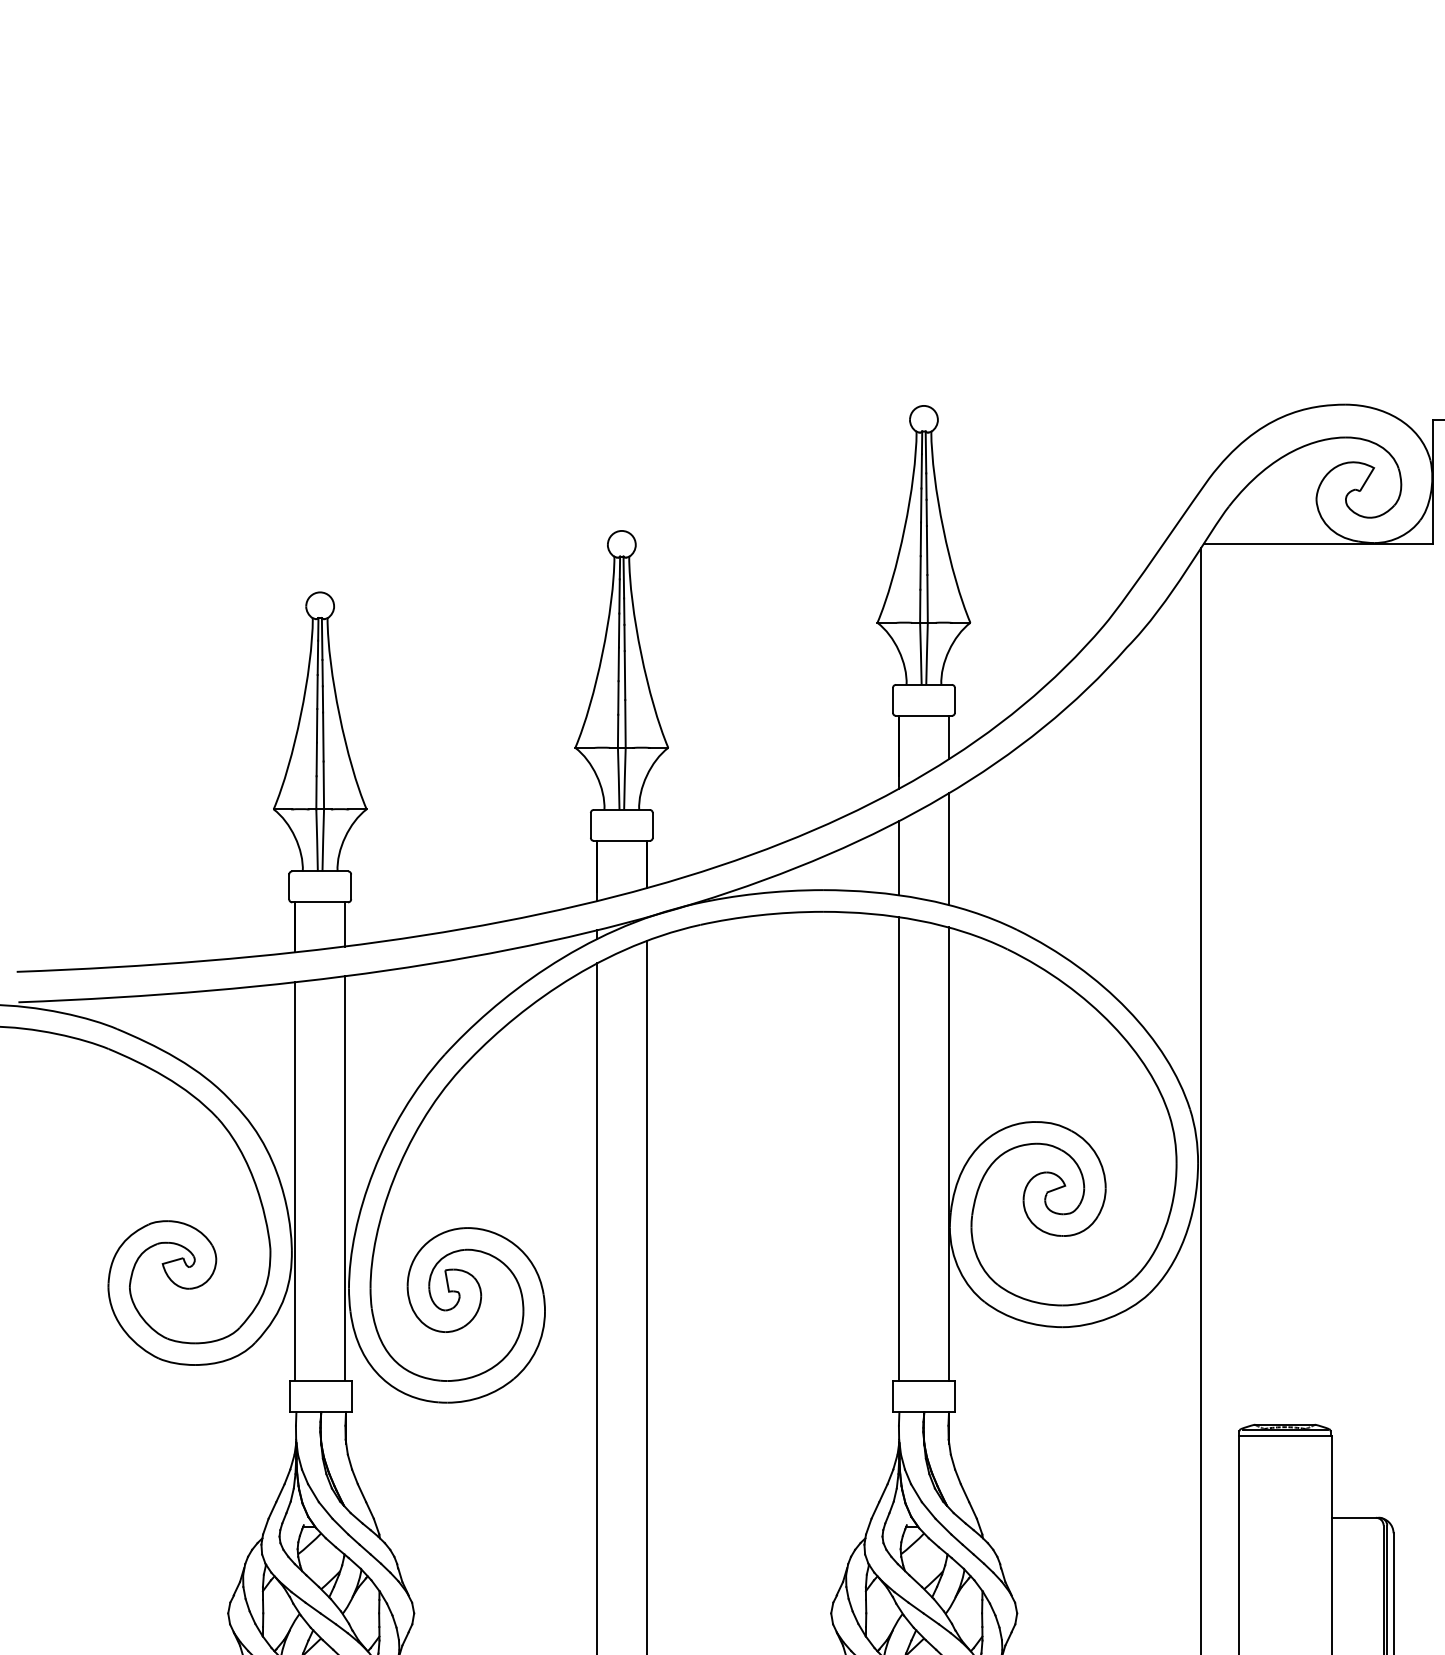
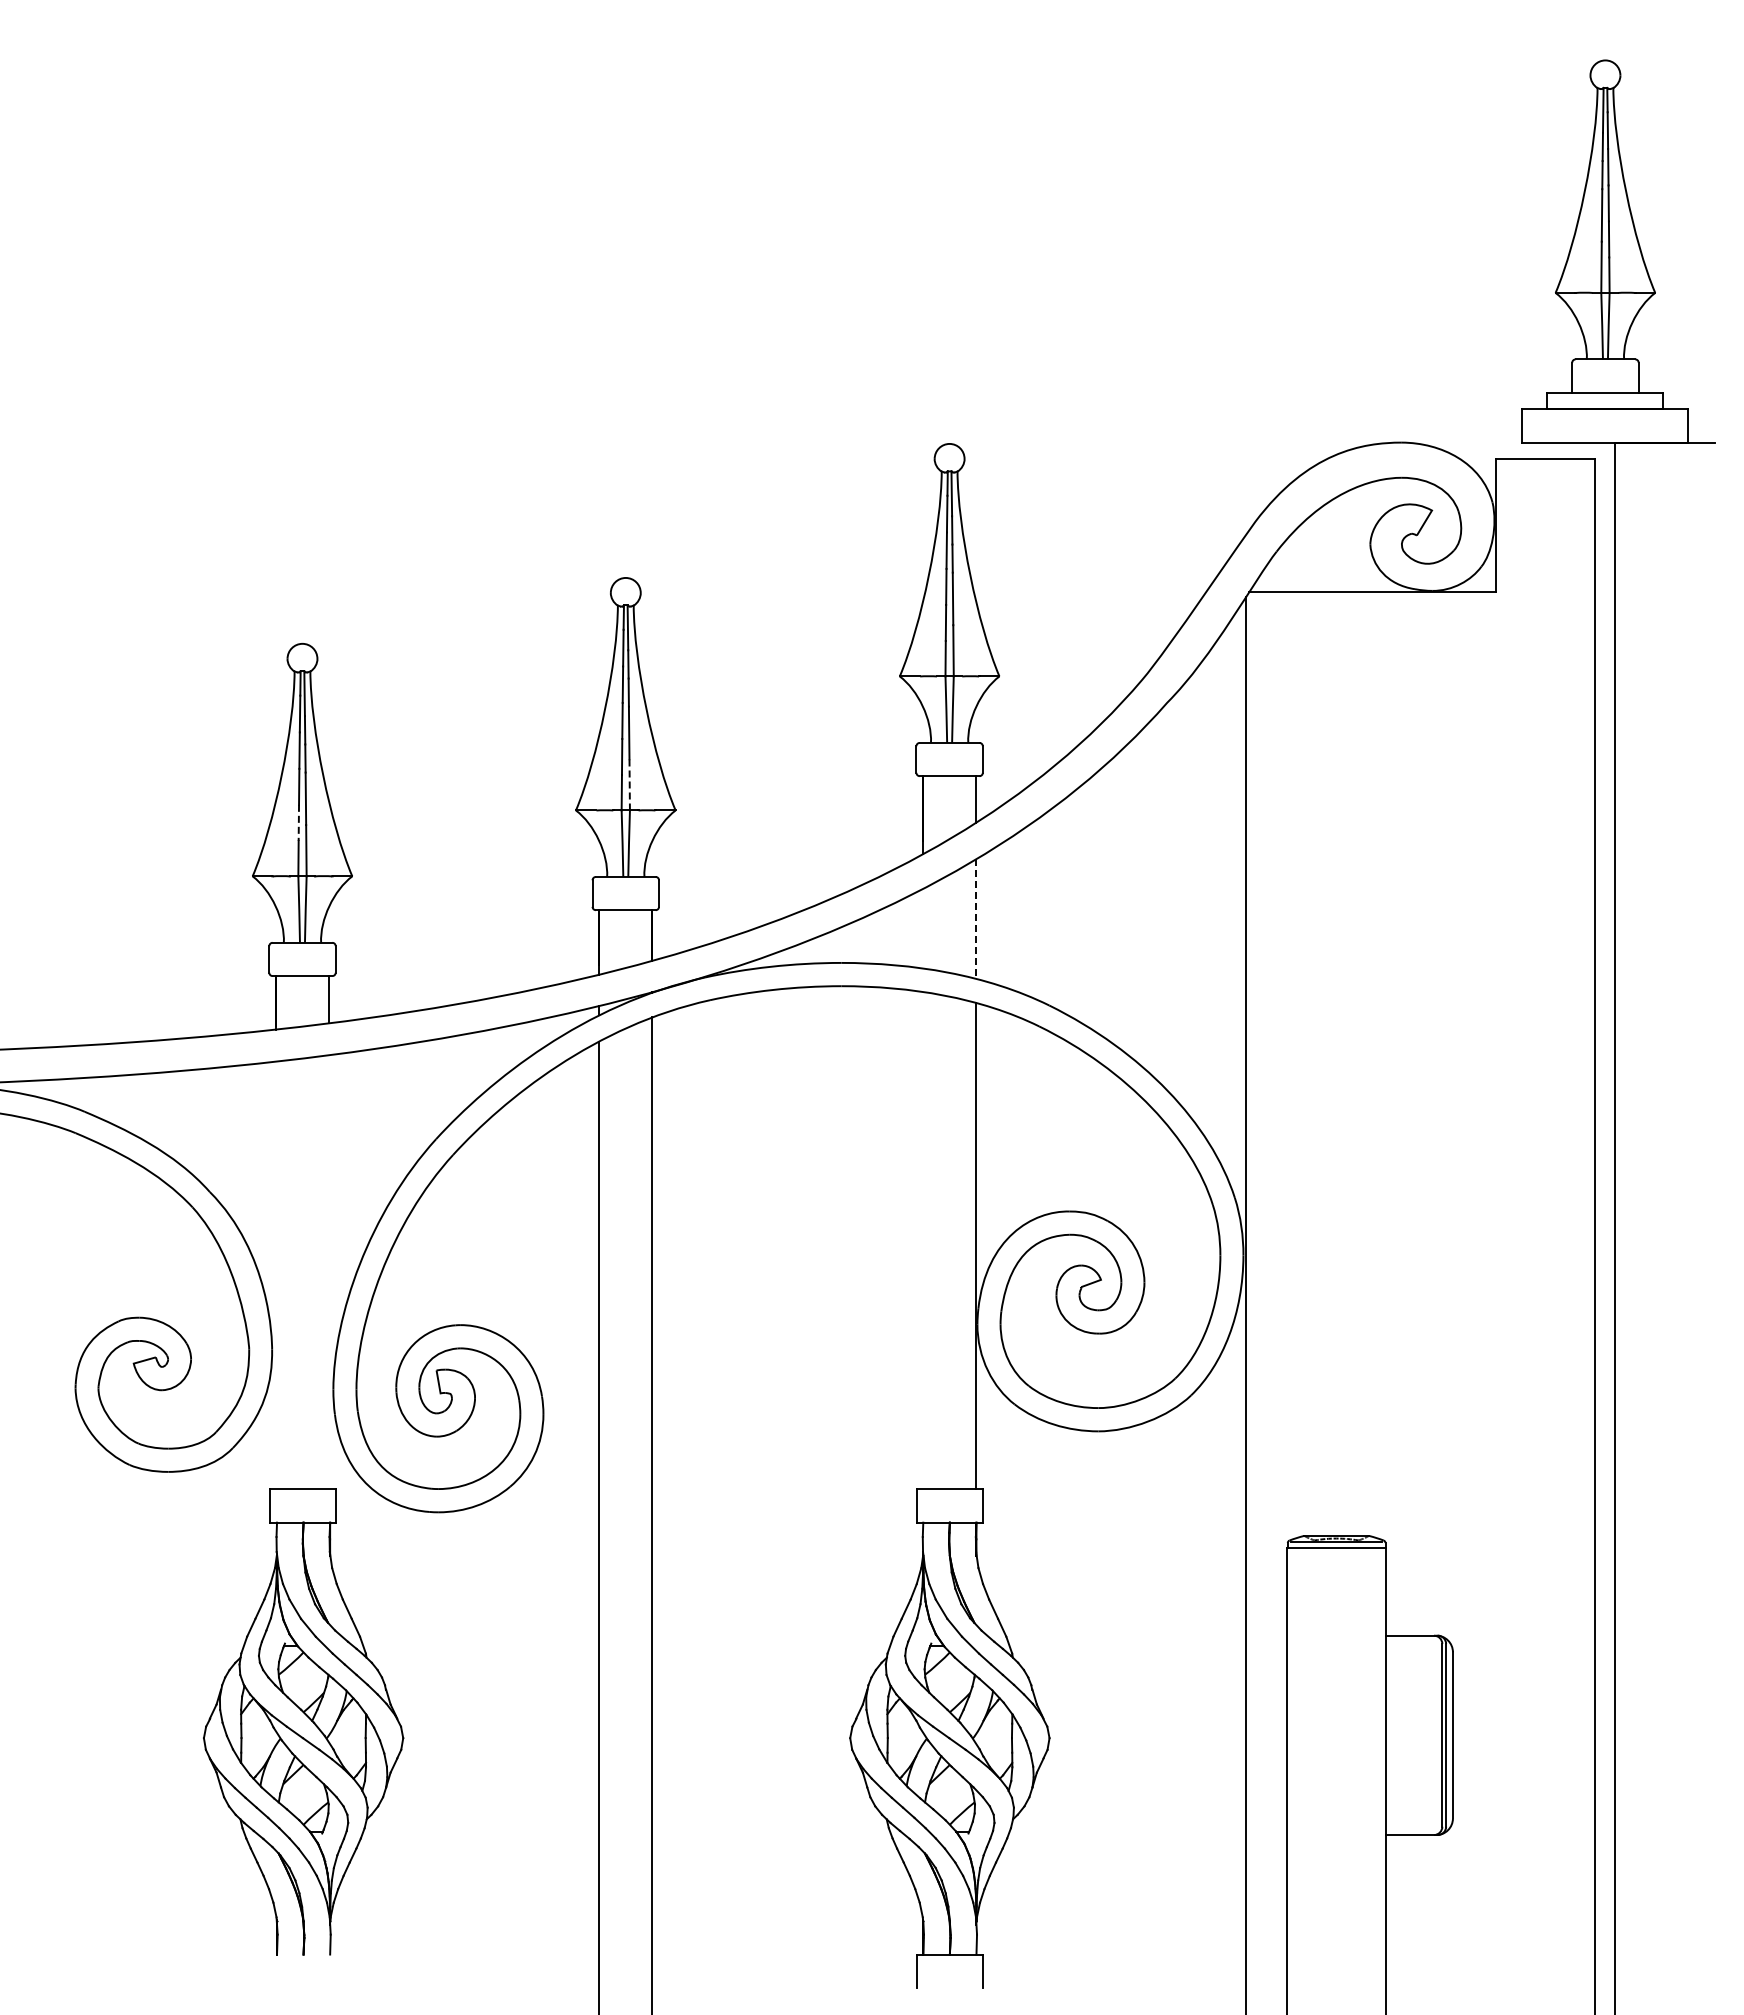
line: (625, 723) -> (629, 784), solid -> dashed
line: (316, 760) -> (298, 823), solid -> dashed
line: (949, 849) -> (976, 919), solid -> dashed
line: (899, 858) -> (923, 928), removed
line: (899, 1149) -> (923, 1240), removed
line: (345, 1178) -> (329, 1271), removed
line: (294, 1180) -> (275, 1274), removed

